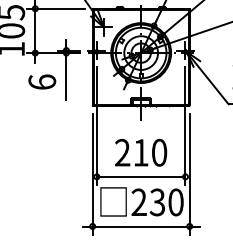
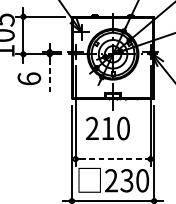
line: (66, 79) -> (49, 76), solid -> dashed
text: (141, 152) -> (108, 128), moved
line: (141, 176) -> (113, 158), solid -> dashed

